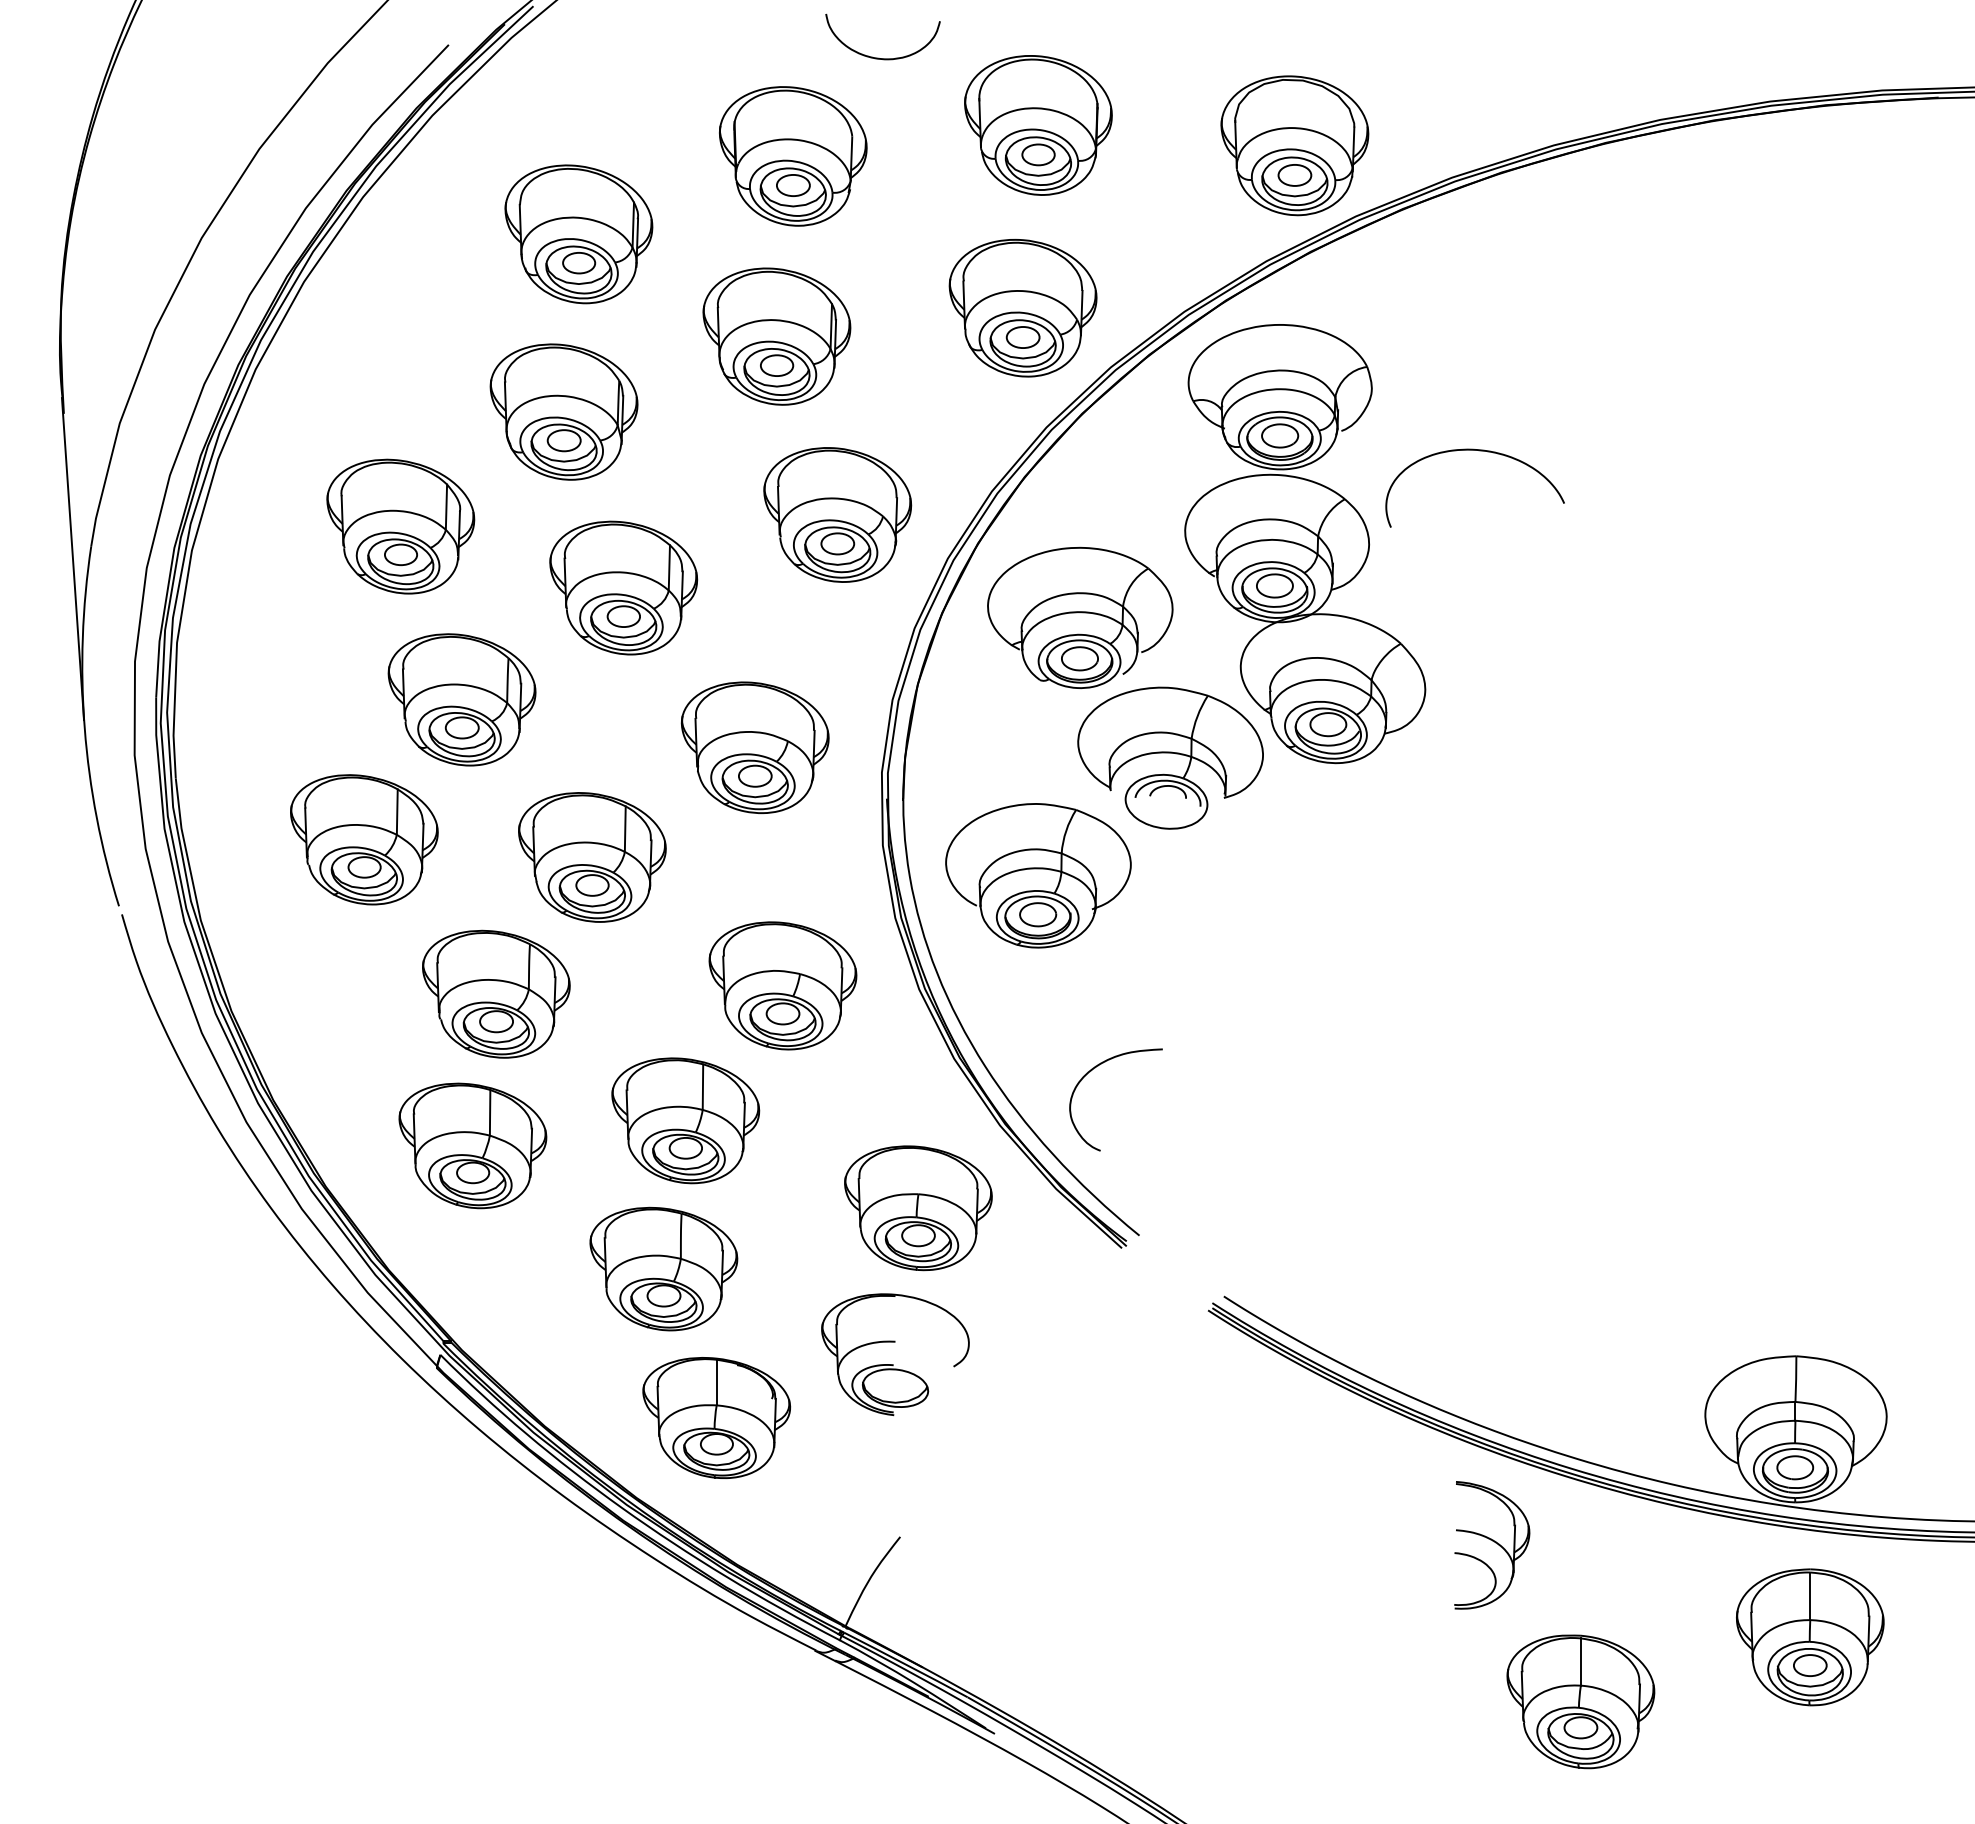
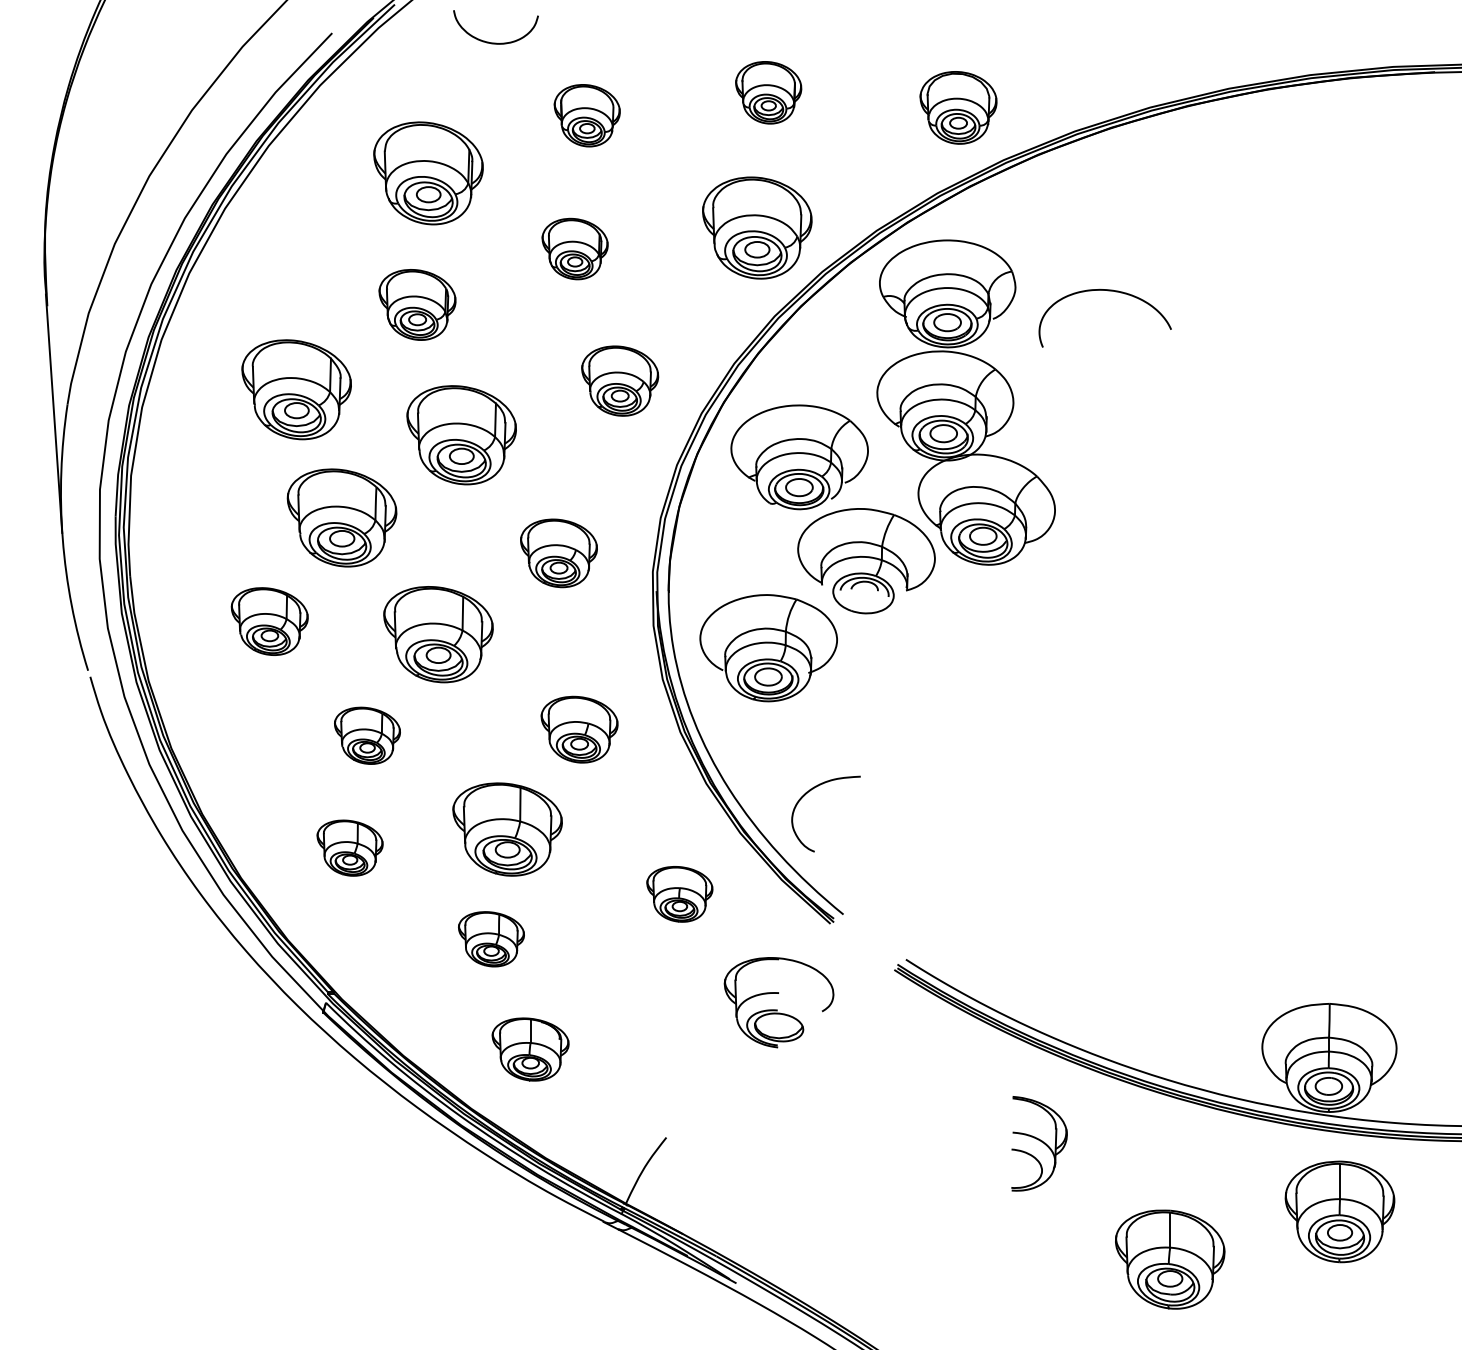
curve: (878, 57) -> (492, 42), moved
part: (1038, 125) -> (768, 92), size x0.6
part: (1294, 145) -> (958, 107), size x0.7
part: (793, 156) -> (587, 115), size x0.6
part: (776, 336) -> (574, 249), size x0.6
part: (563, 411) -> (417, 304), size x0.7
curve: (1479, 451) -> (1108, 291), moved
part: (837, 514) -> (619, 380), size x0.7
part: (754, 747) -> (558, 553), size x0.7
part: (364, 839) -> (269, 621), size x0.7
part: (782, 985) -> (579, 729), size x0.7
part: (496, 993) -> (367, 735), size x0.6
part: (472, 1145) -> (349, 847), size x0.6
part: (918, 1208) -> (679, 894), size x0.6
part: (663, 1268) -> (491, 938), size x0.6
part: (893, 1364) -> (777, 1009), moved
part: (716, 1417) -> (530, 1049), size x0.7
part: (1492, 1545) -> (1039, 1143), moved

